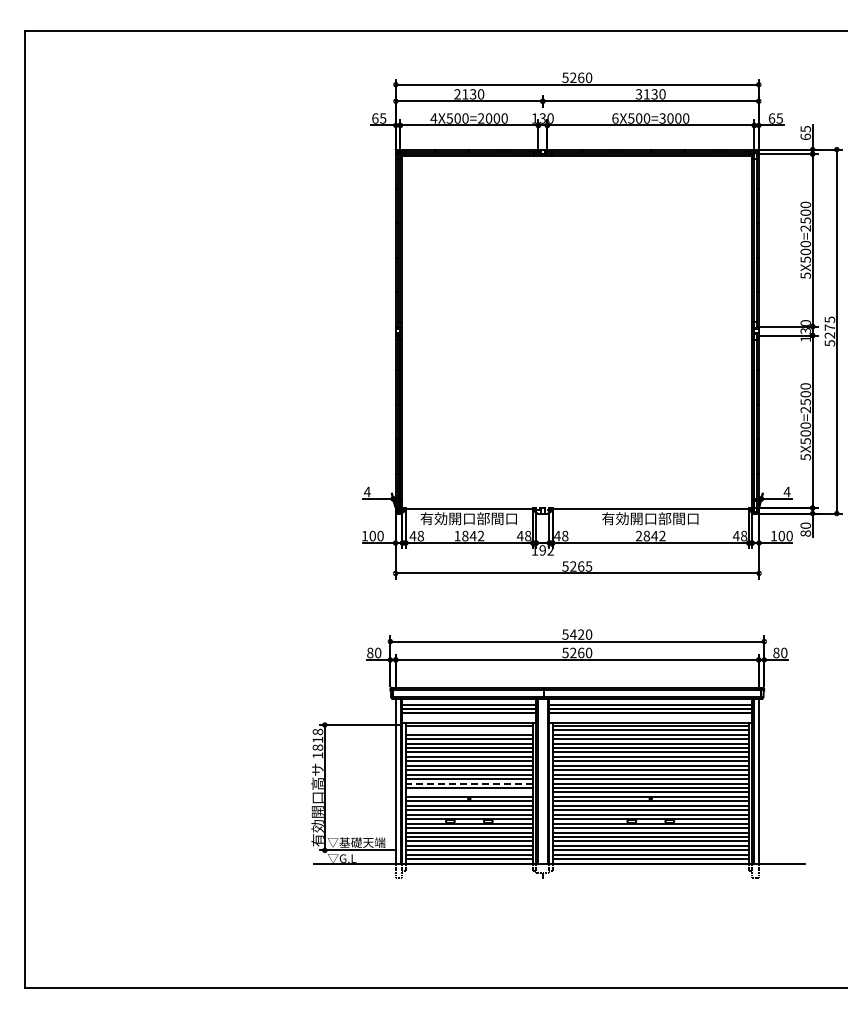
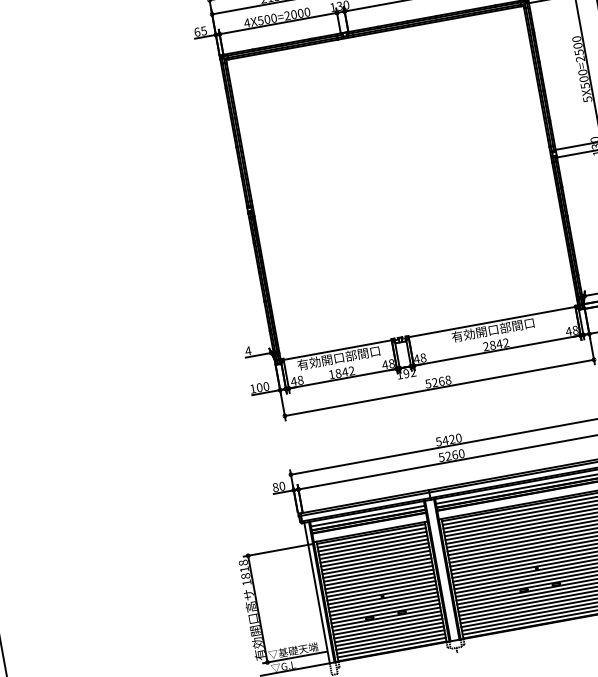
text: (588, 566) -> (447, 380), 5265 -> 5268
line: (468, 730) -> (371, 538), added
line: (469, 783) -> (380, 583), dashed -> solid
line: (468, 792) -> (380, 591), added

